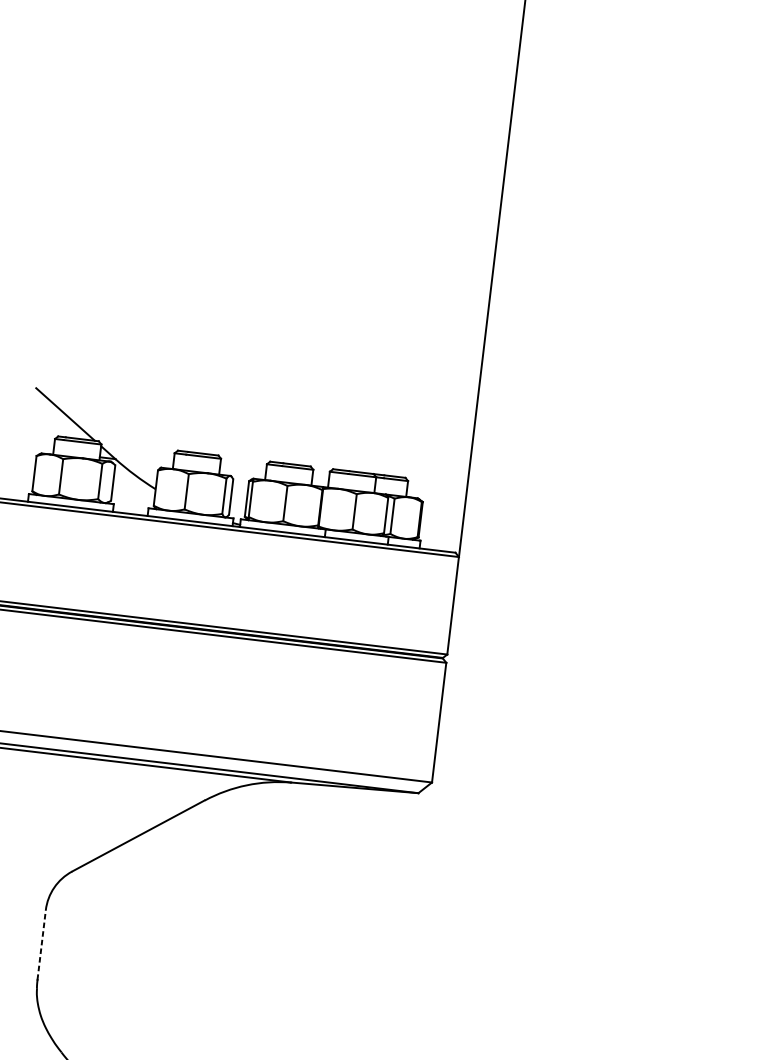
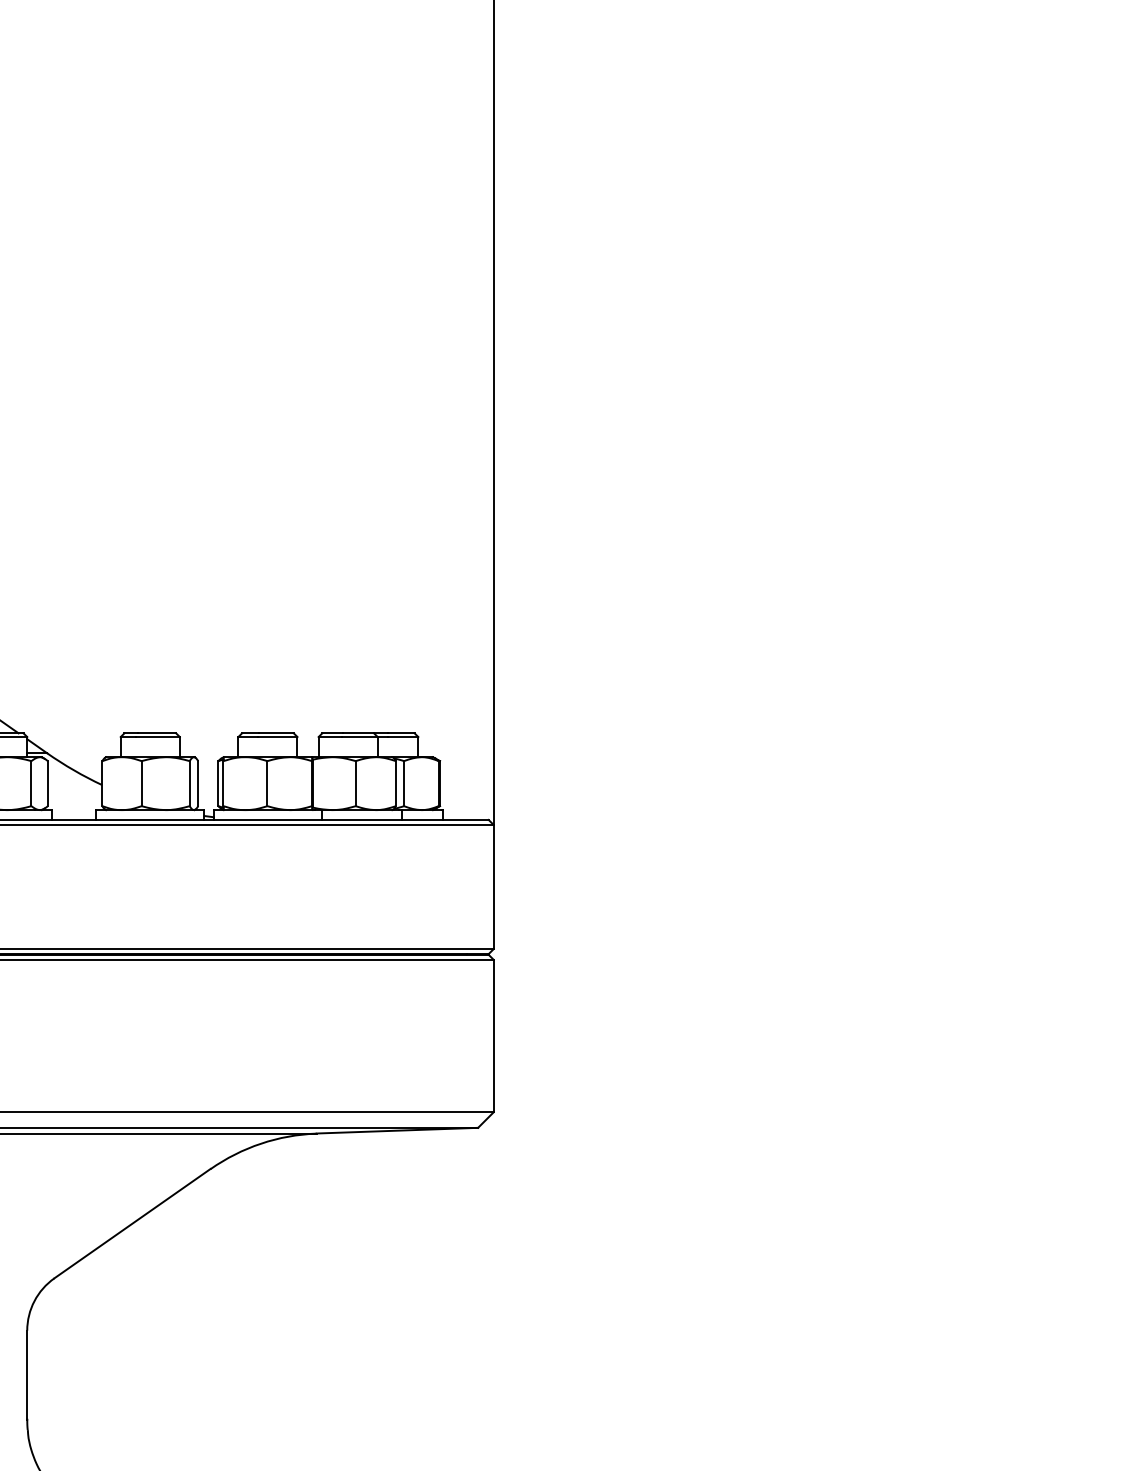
line: (41, 944) -> (27, 1374), dashed -> solid

